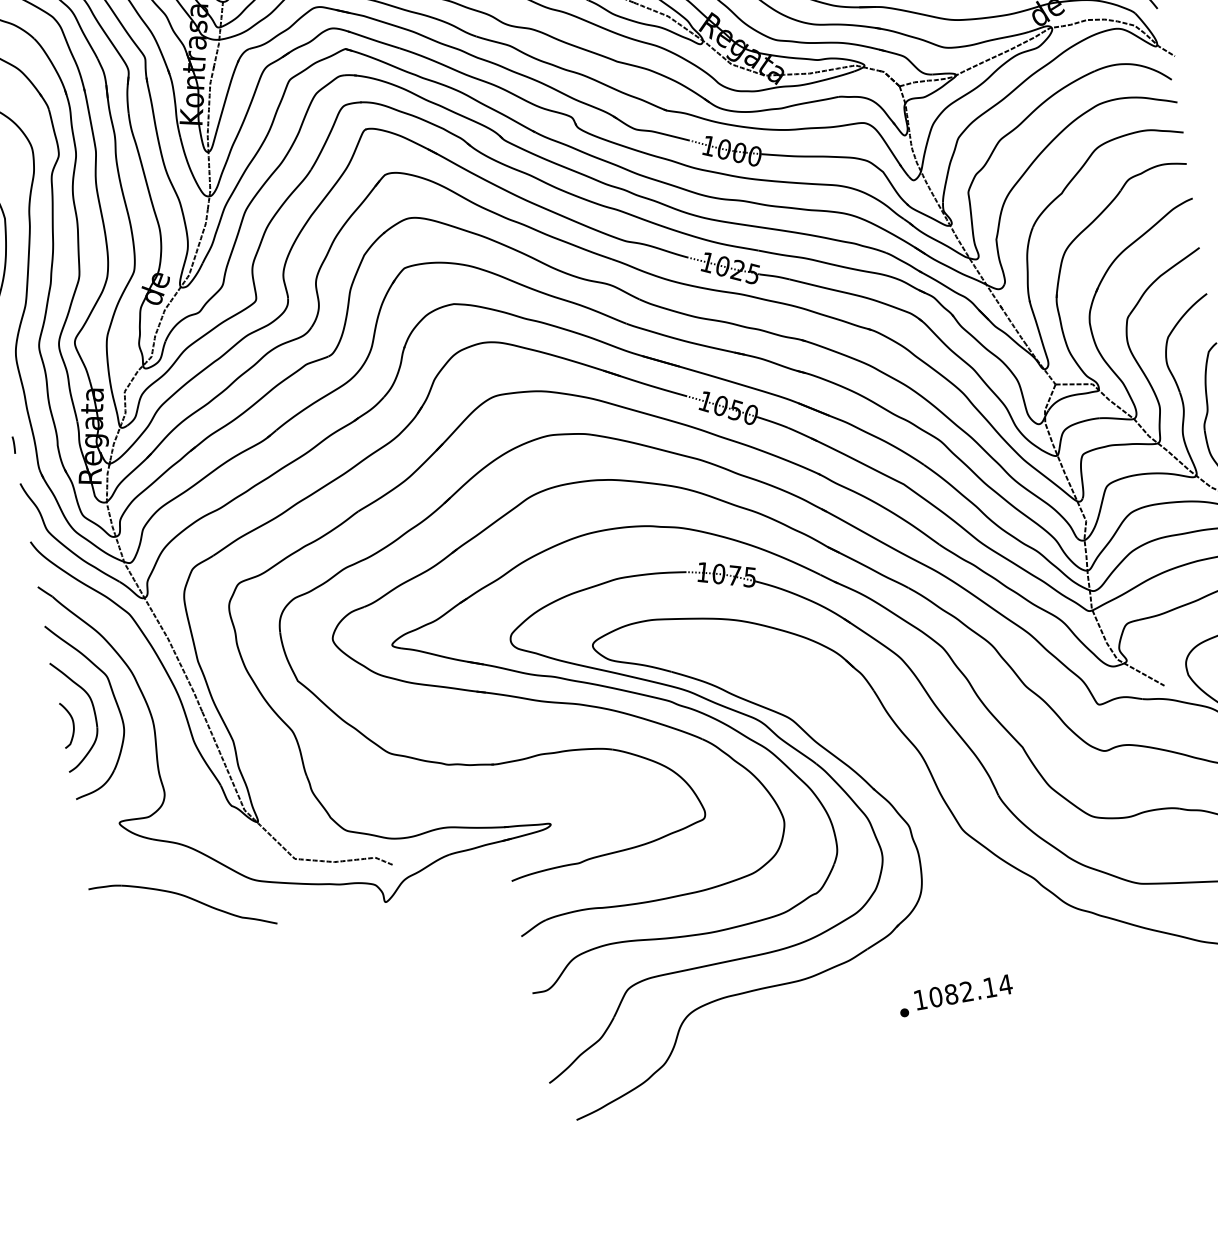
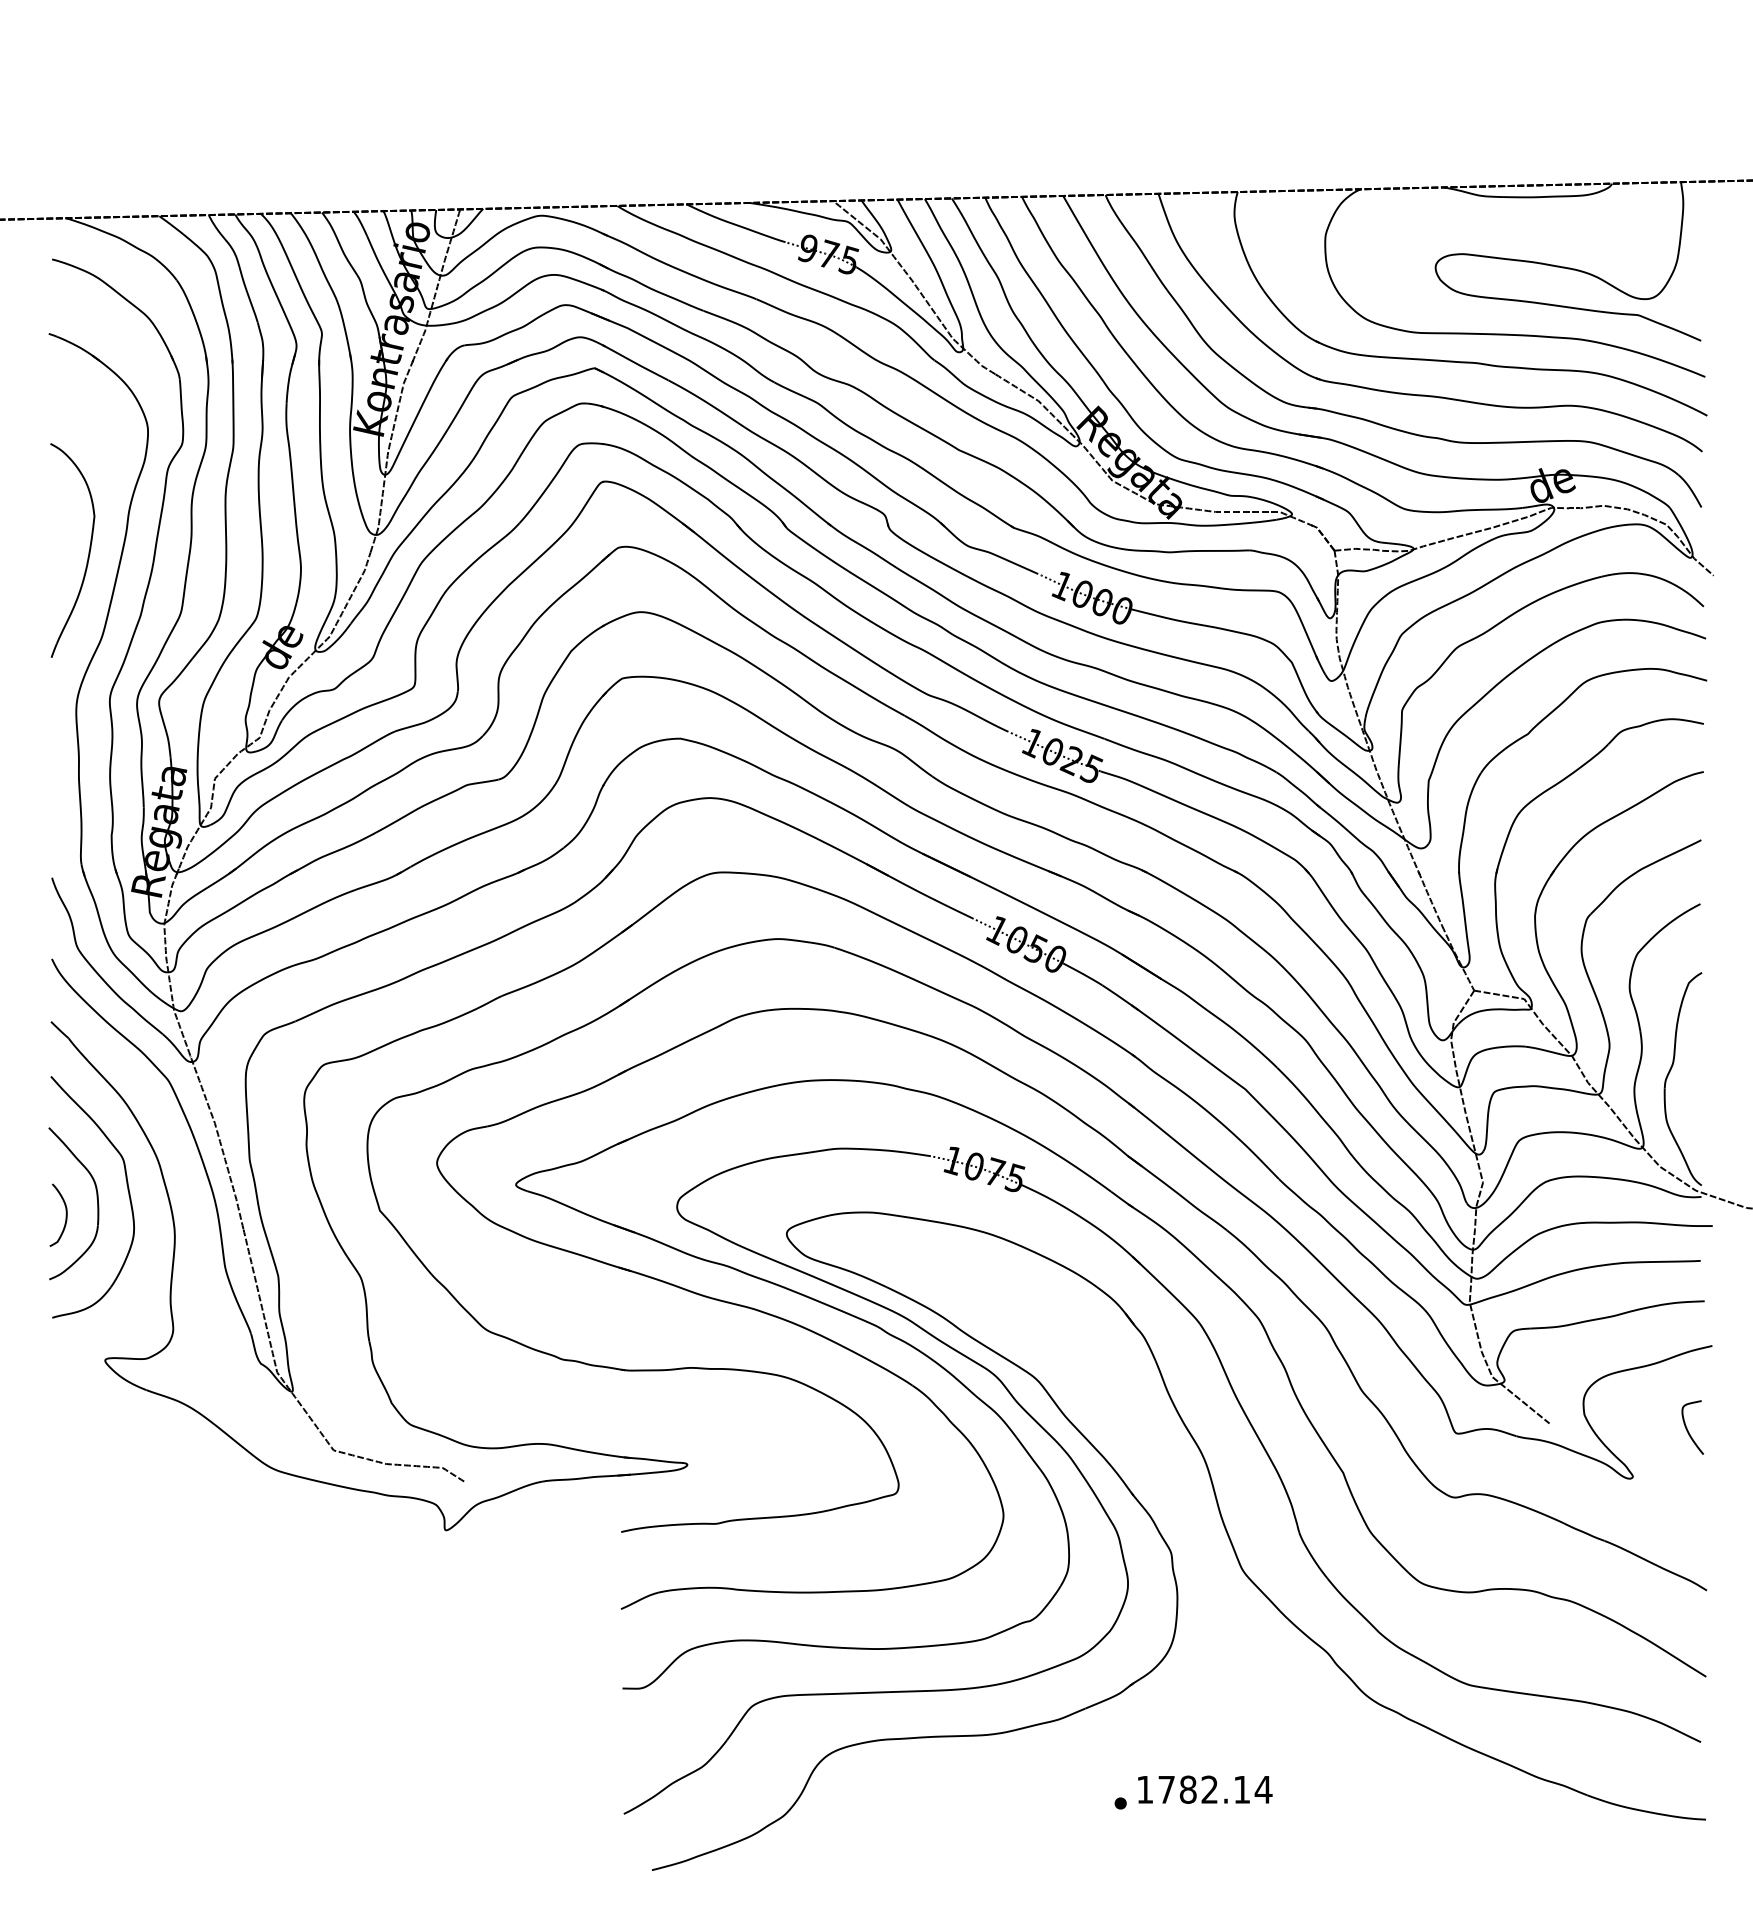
line: (13, 445) -> (52, 824), removed
part: (186, 897) -> (177, 1476), removed
text: (935, 996) -> (1166, 1789), 1082.14 -> 1782.14

